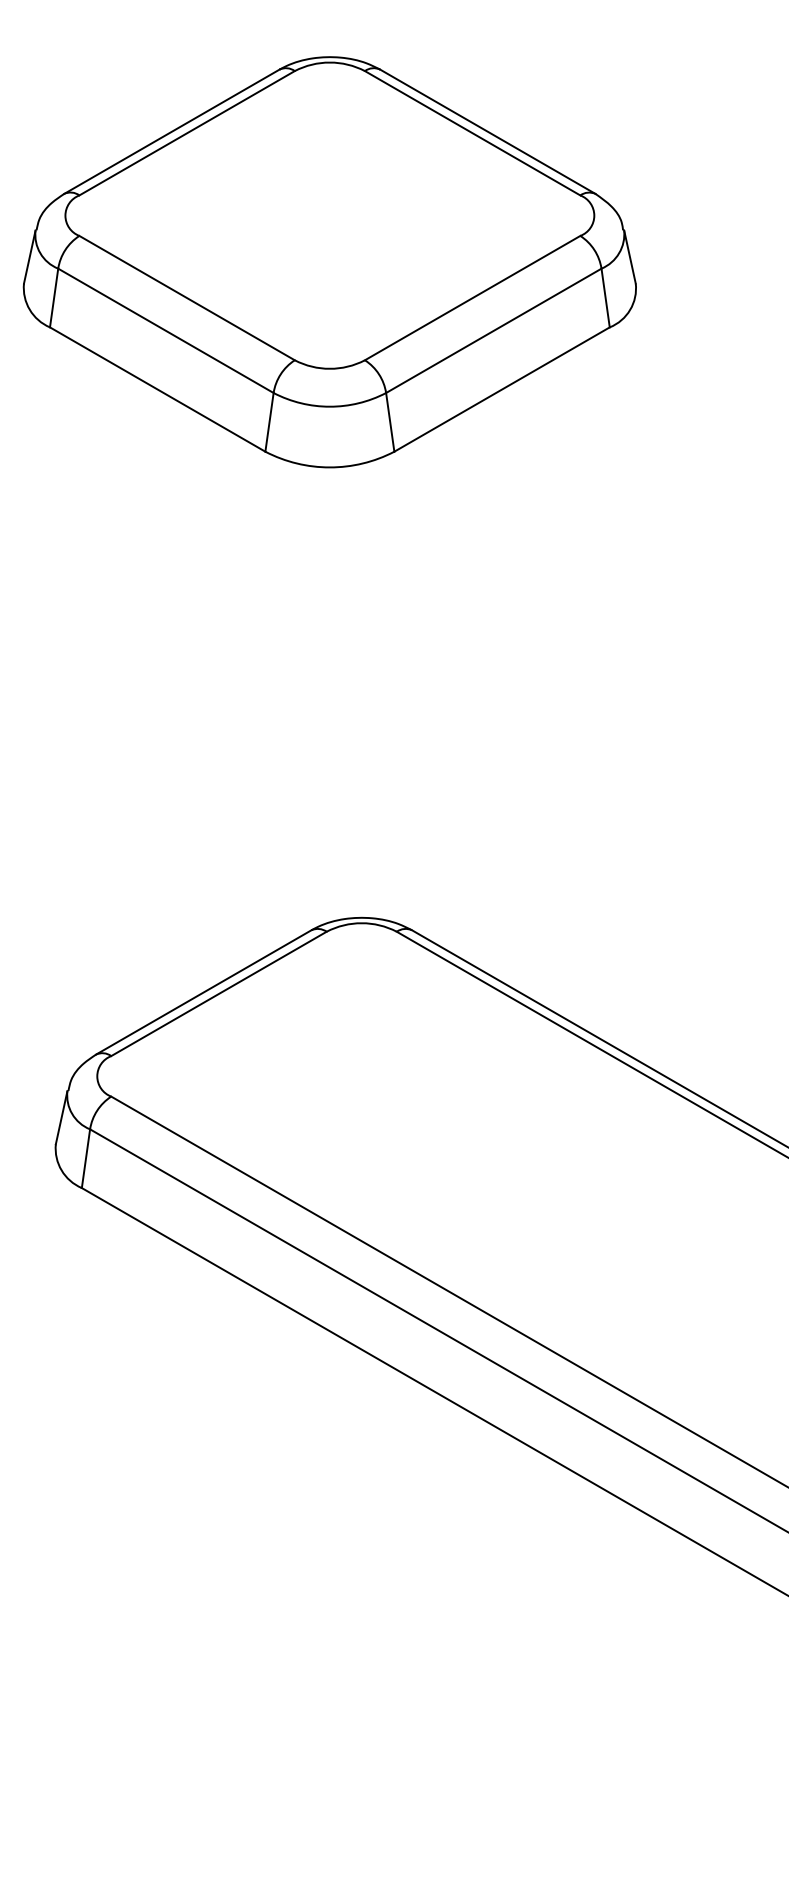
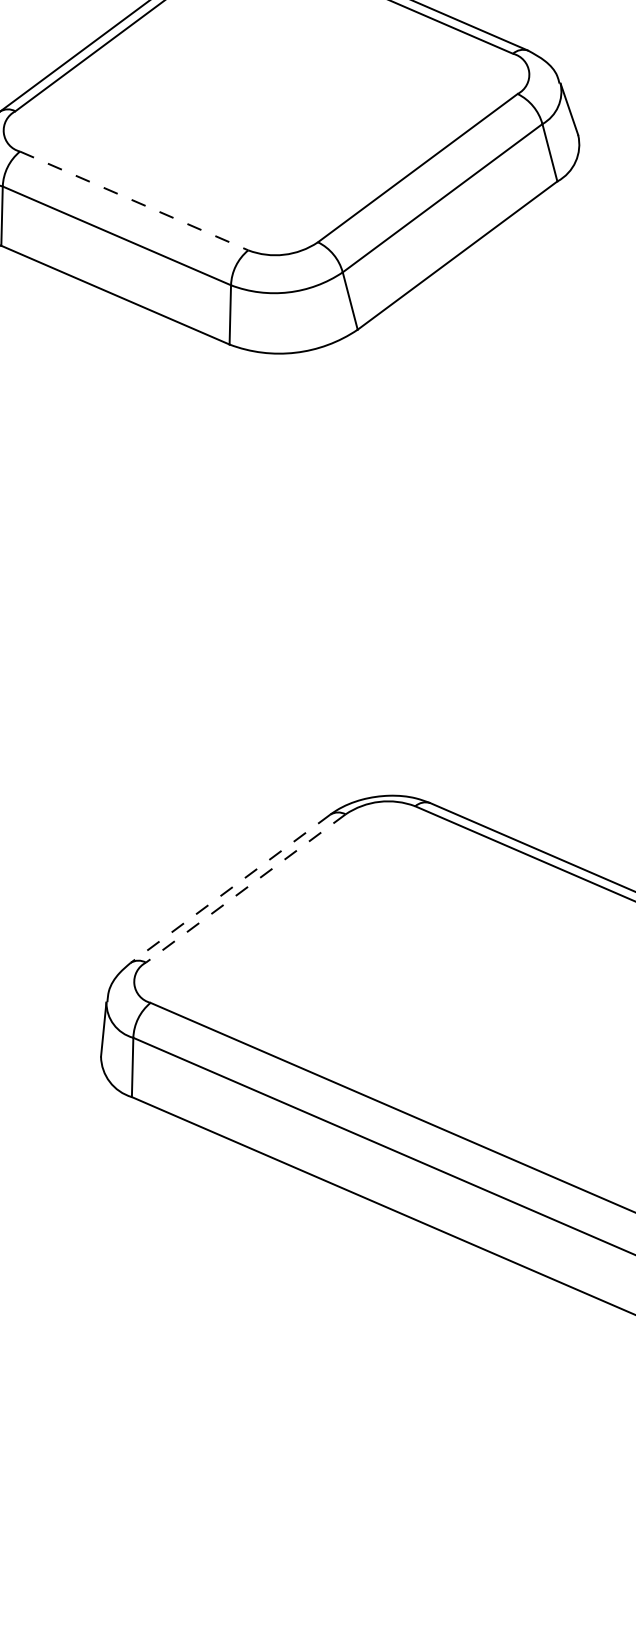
line: (187, 298) -> (134, 201), solid -> dashed
line: (203, 992) -> (230, 888), solid -> dashed
line: (218, 994) -> (245, 889), solid -> dashed

